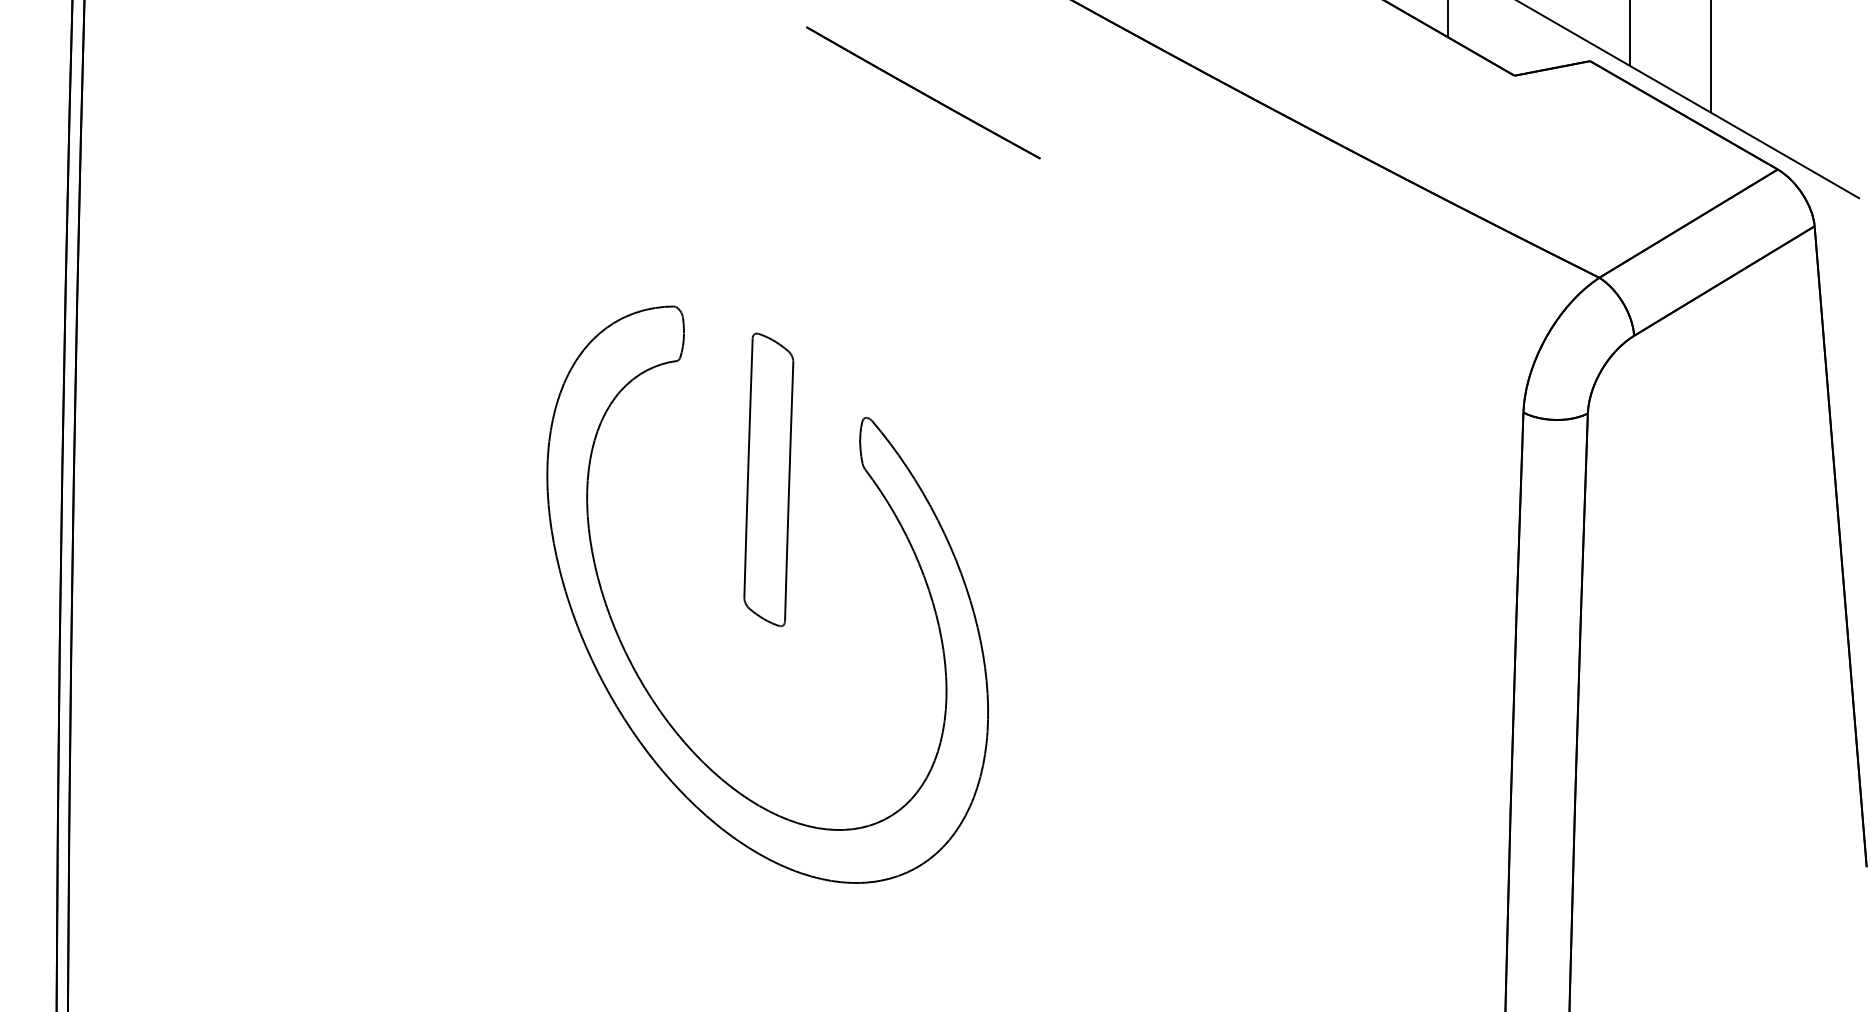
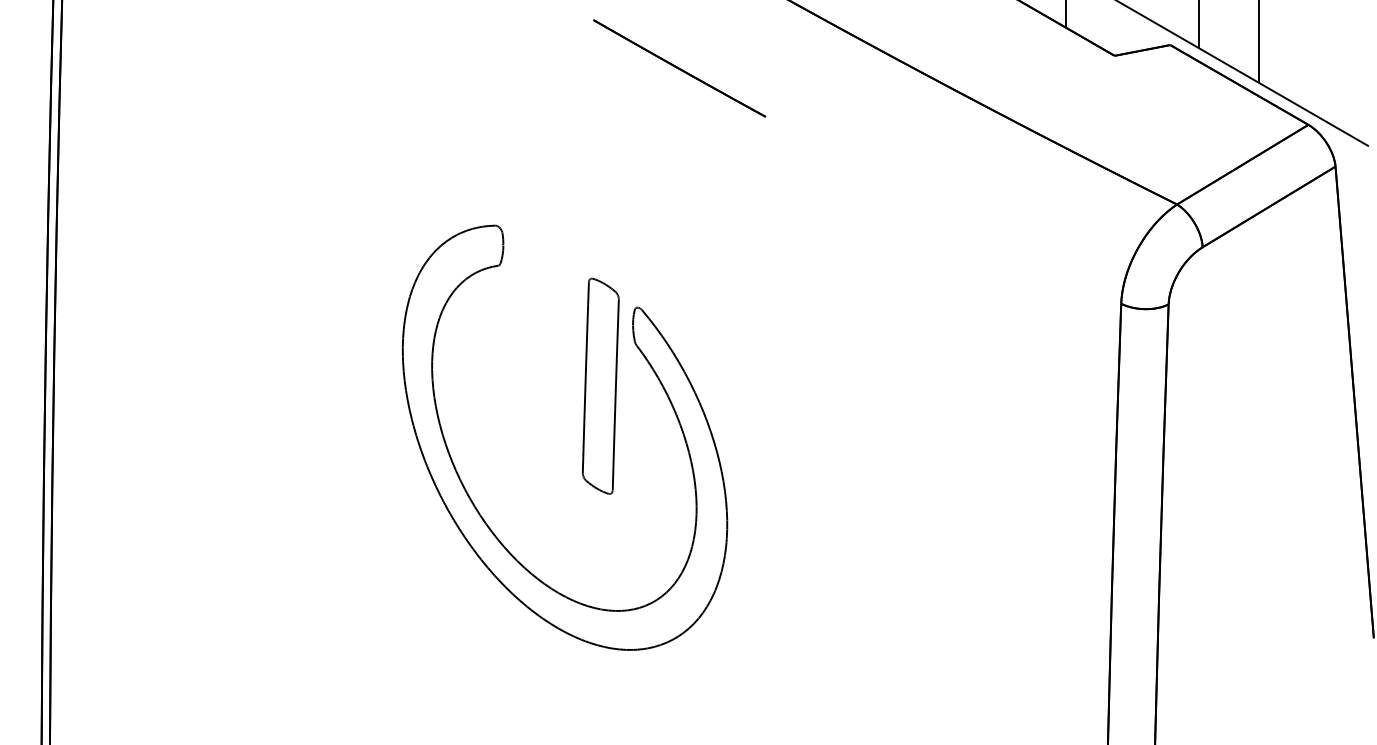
part: (768, 478) -> (600, 385), moved

